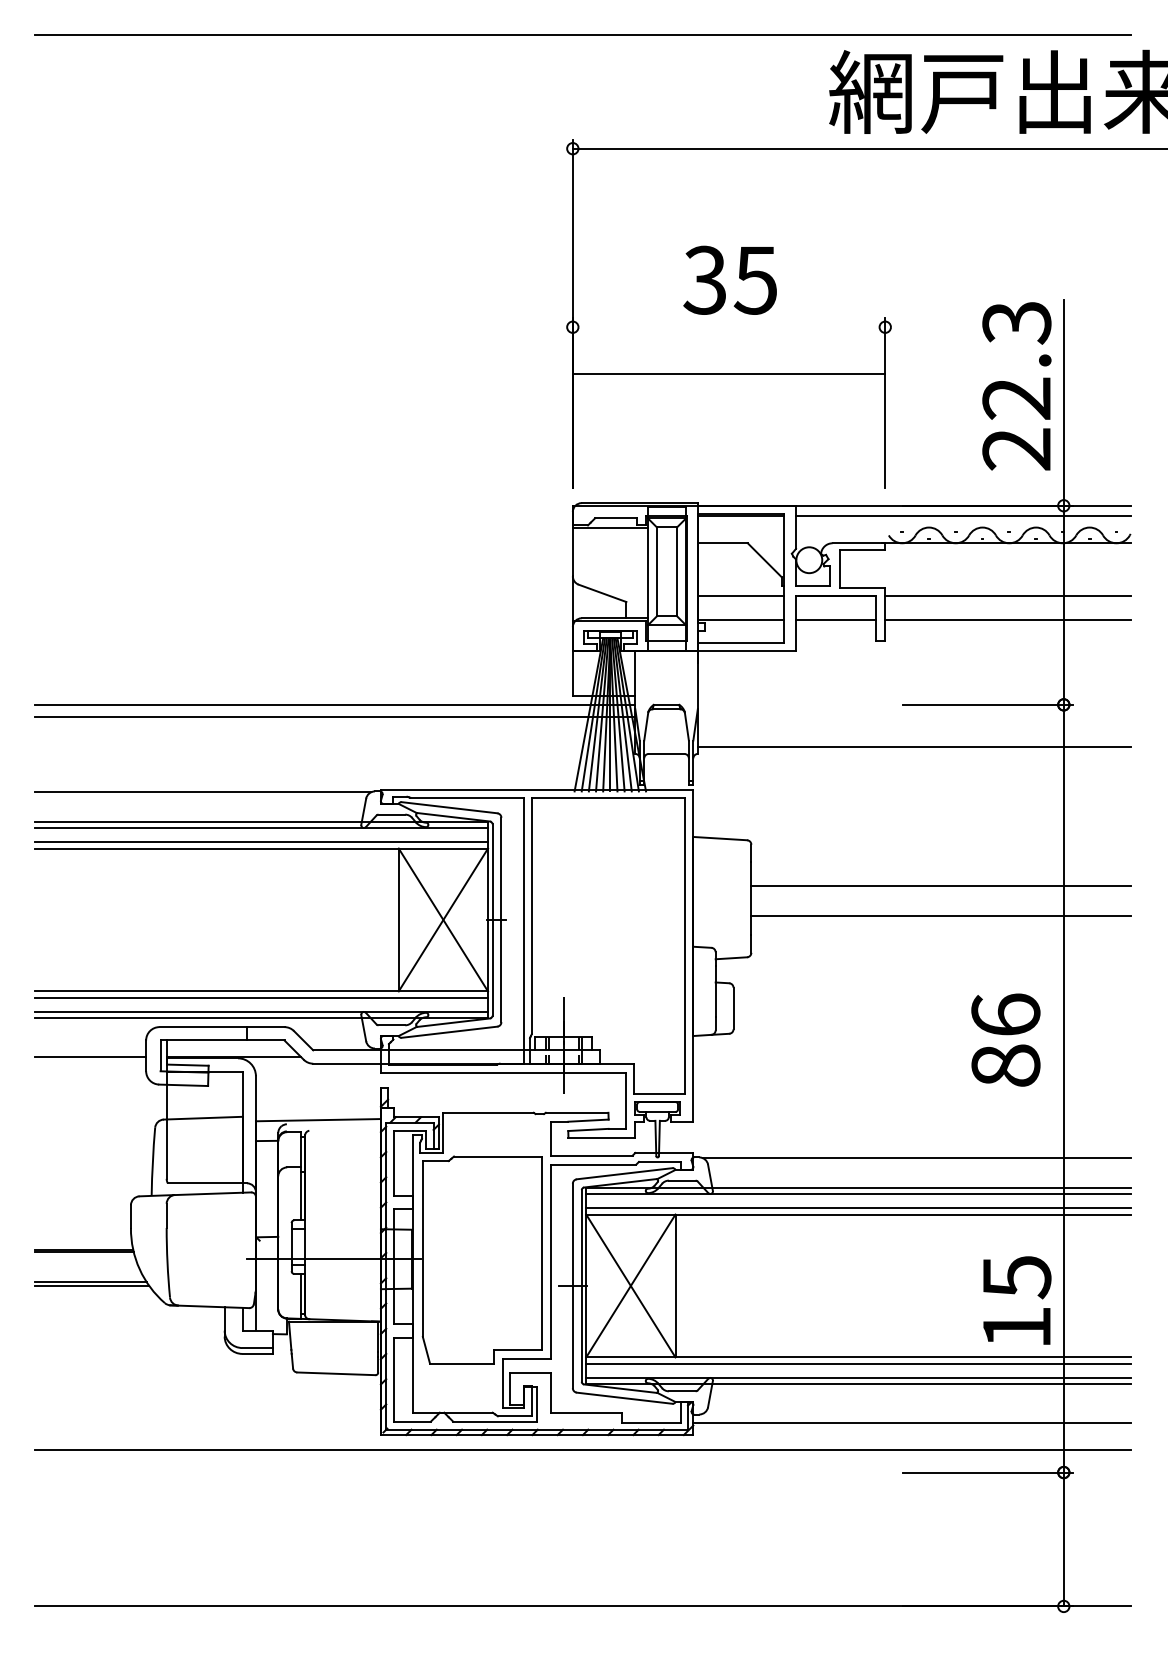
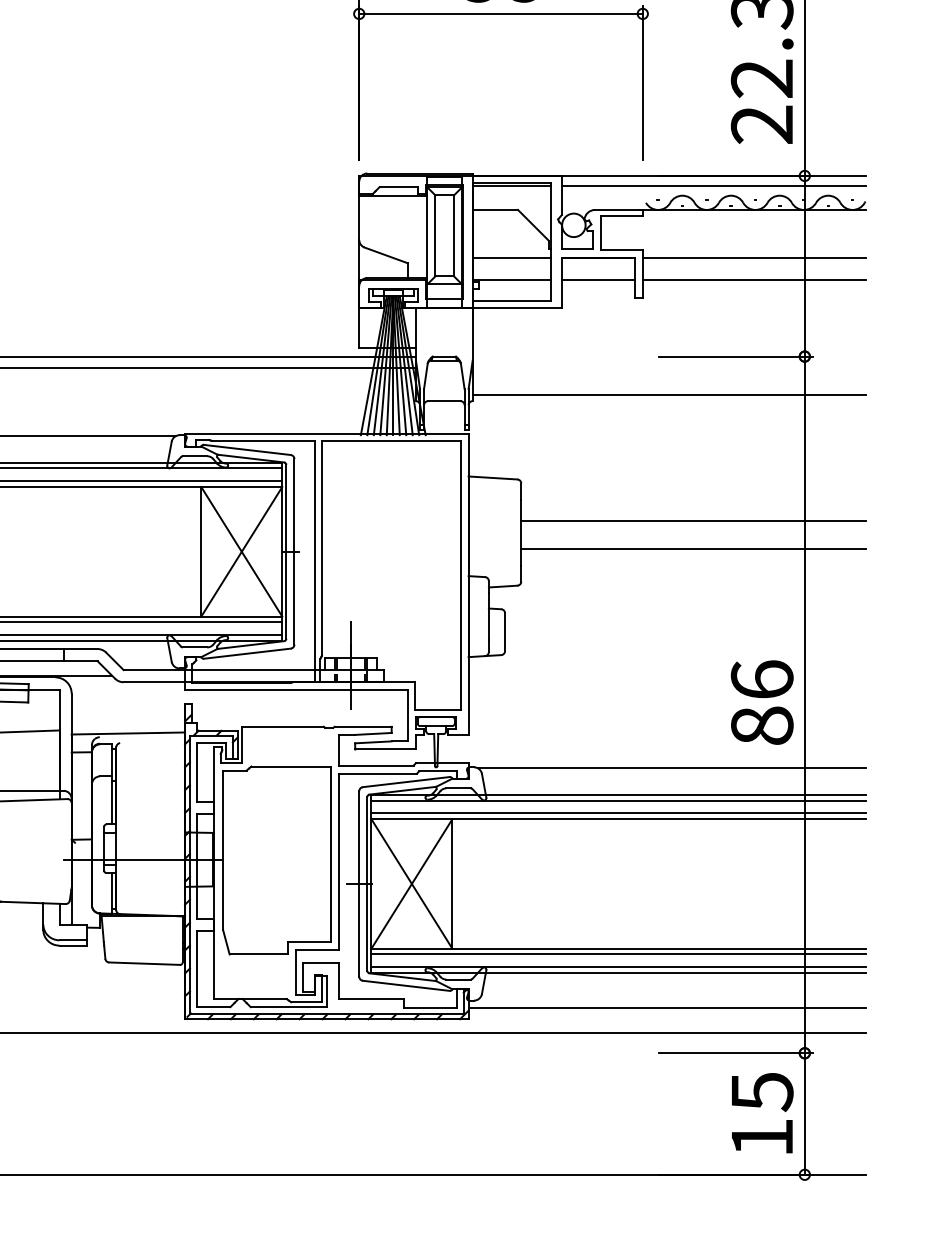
line: (728, 374) -> (500, 14), moved
text: (1005, 1039) -> (761, 702), moved
text: (1017, 1300) -> (762, 1113), moved

